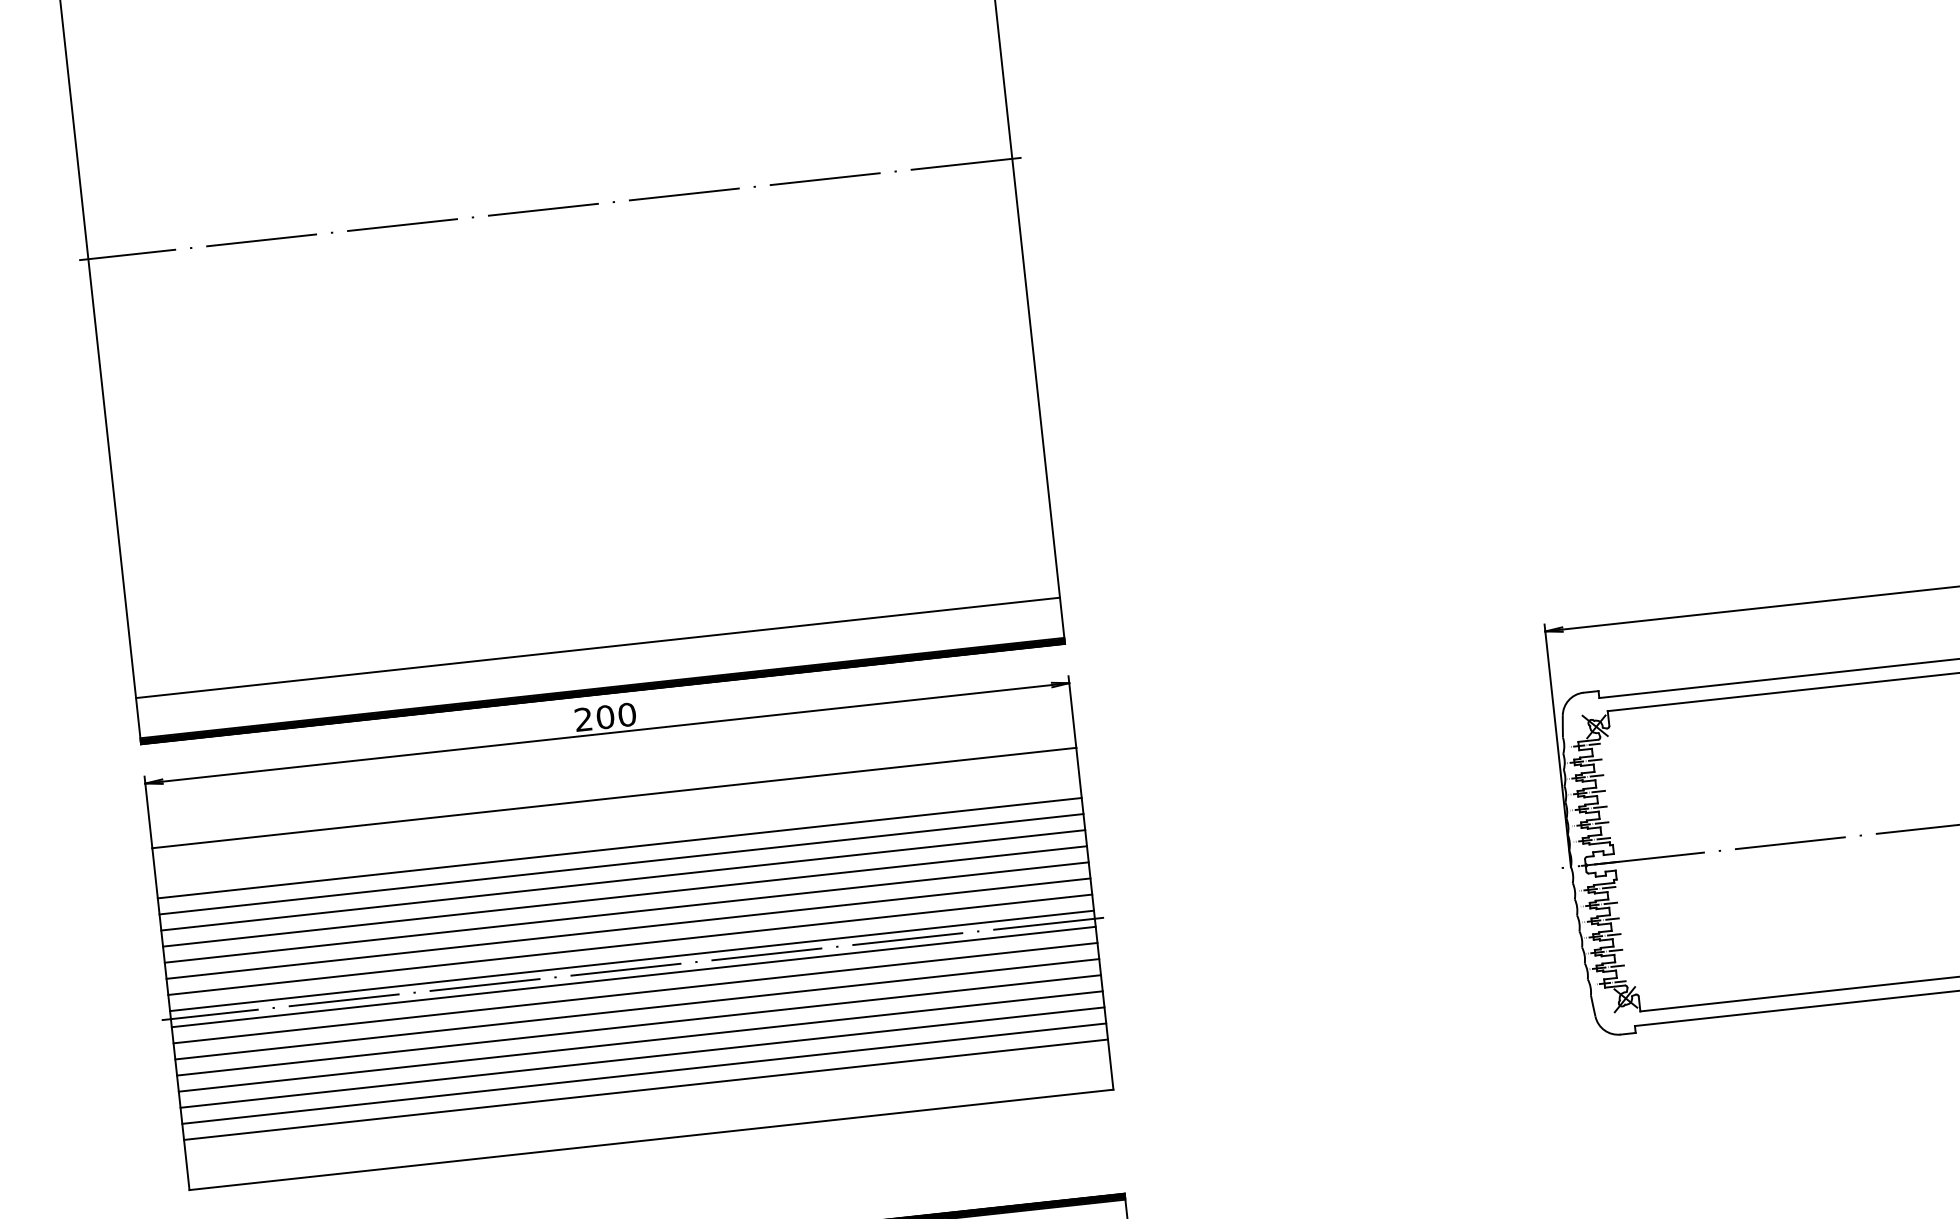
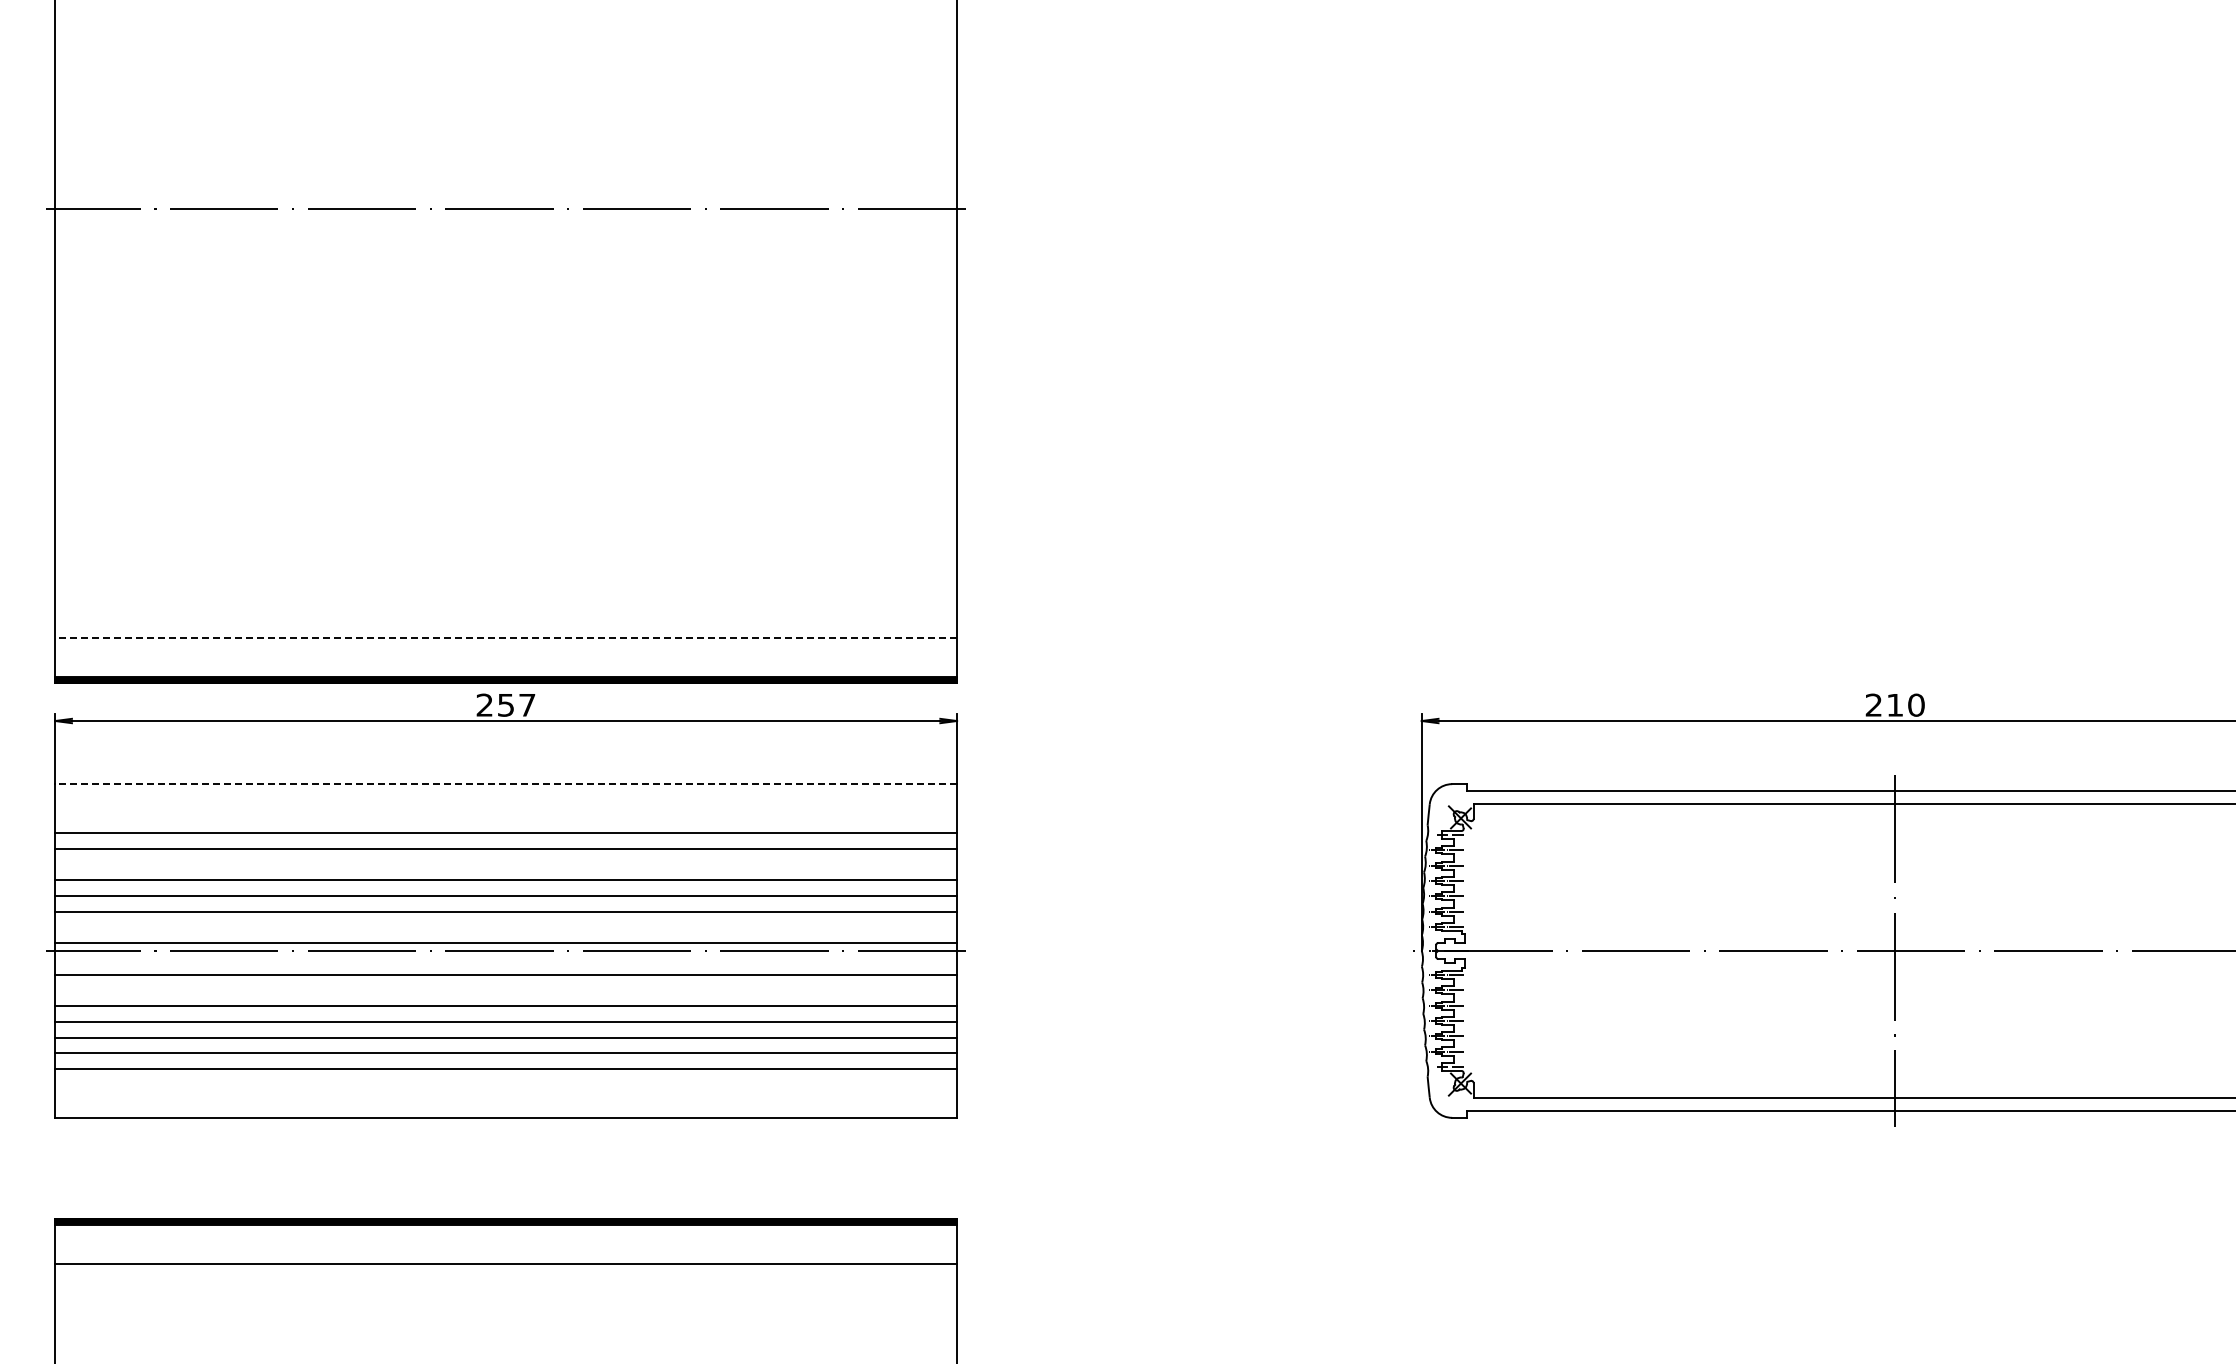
line: (598, 647) -> (506, 637), solid -> dashed
text: (616, 715) -> (516, 704), 200 -> 257
line: (614, 798) -> (506, 784), solid -> dashed
line: (623, 880) -> (506, 864), removed
line: (630, 944) -> (506, 927), removed
line: (634, 976) -> (506, 958), removed
line: (637, 1009) -> (506, 990), removed

